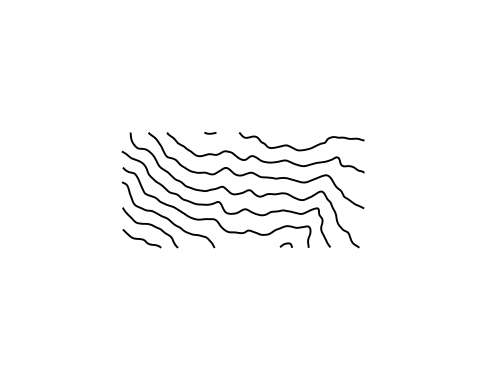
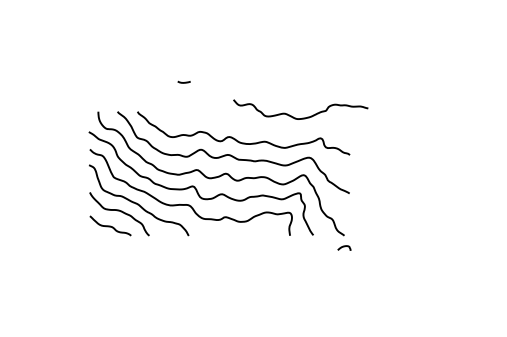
line: (210, 133) -> (184, 82), moved
curve: (301, 149) -> (300, 118), moved
curve: (285, 244) -> (343, 247), moved

